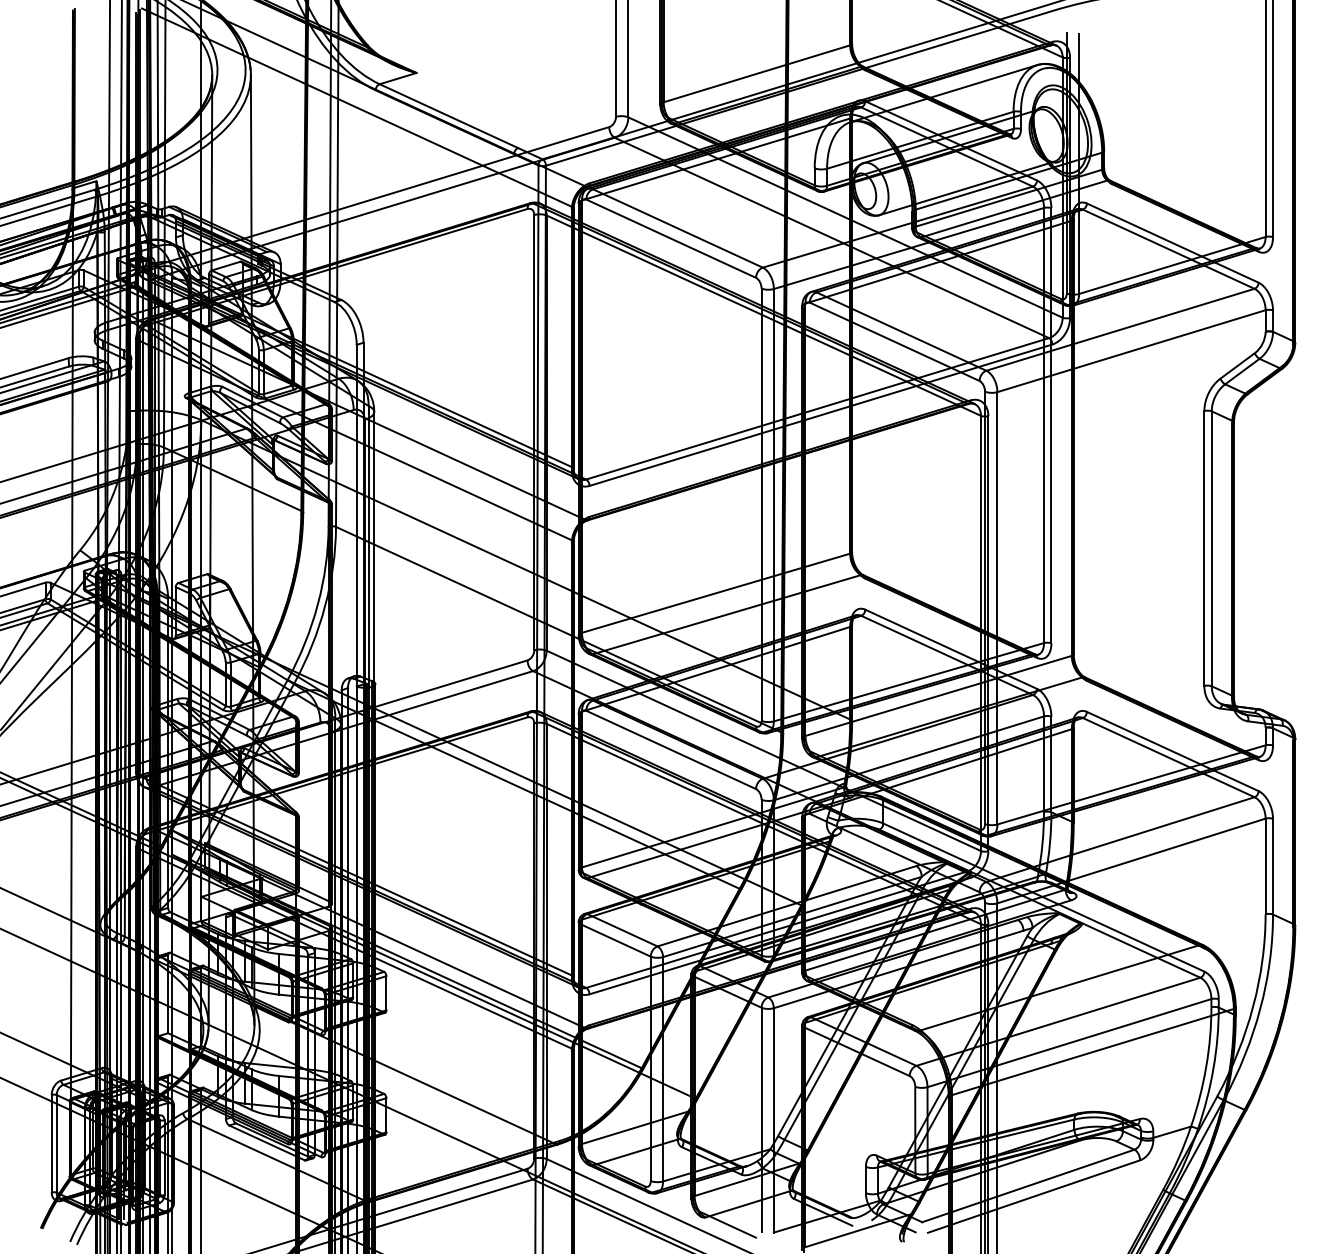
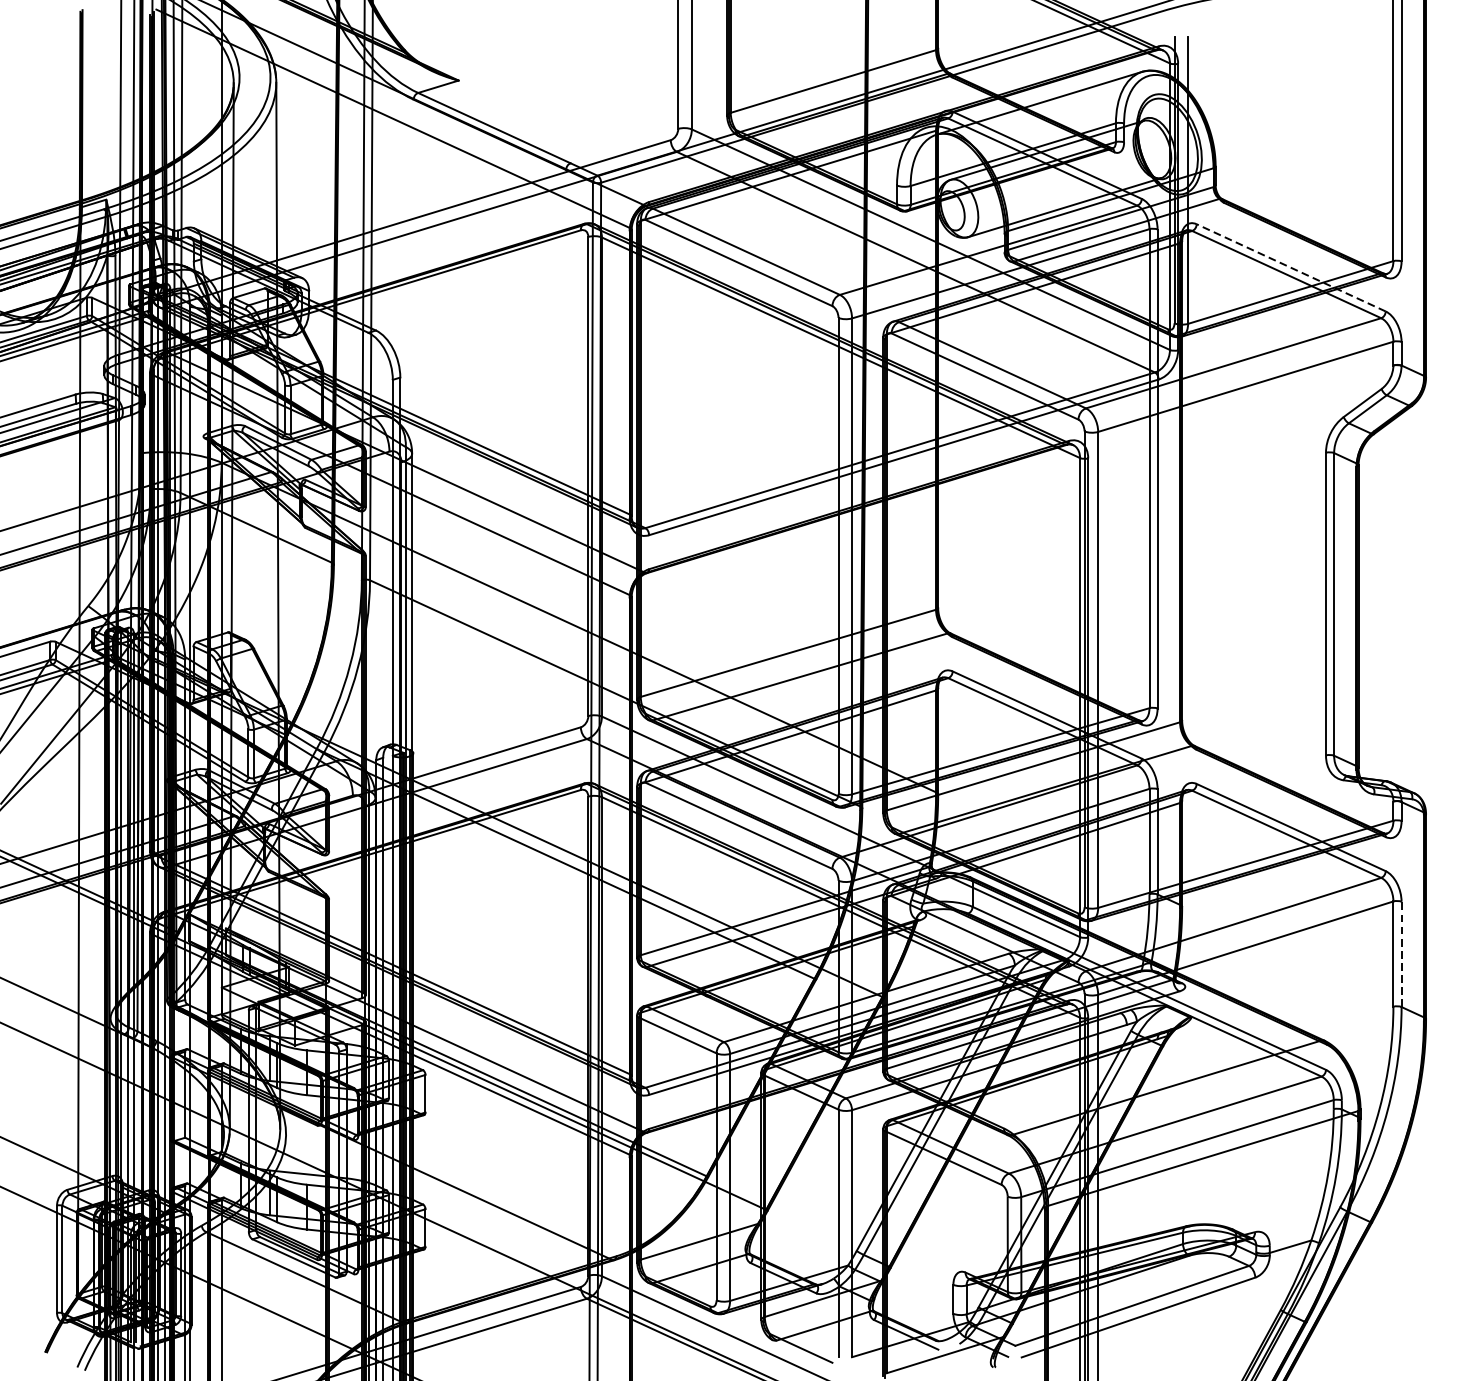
line: (1172, 243) -> (1290, 268), solid -> dashed
line: (1273, 866) -> (1402, 954), solid -> dashed

